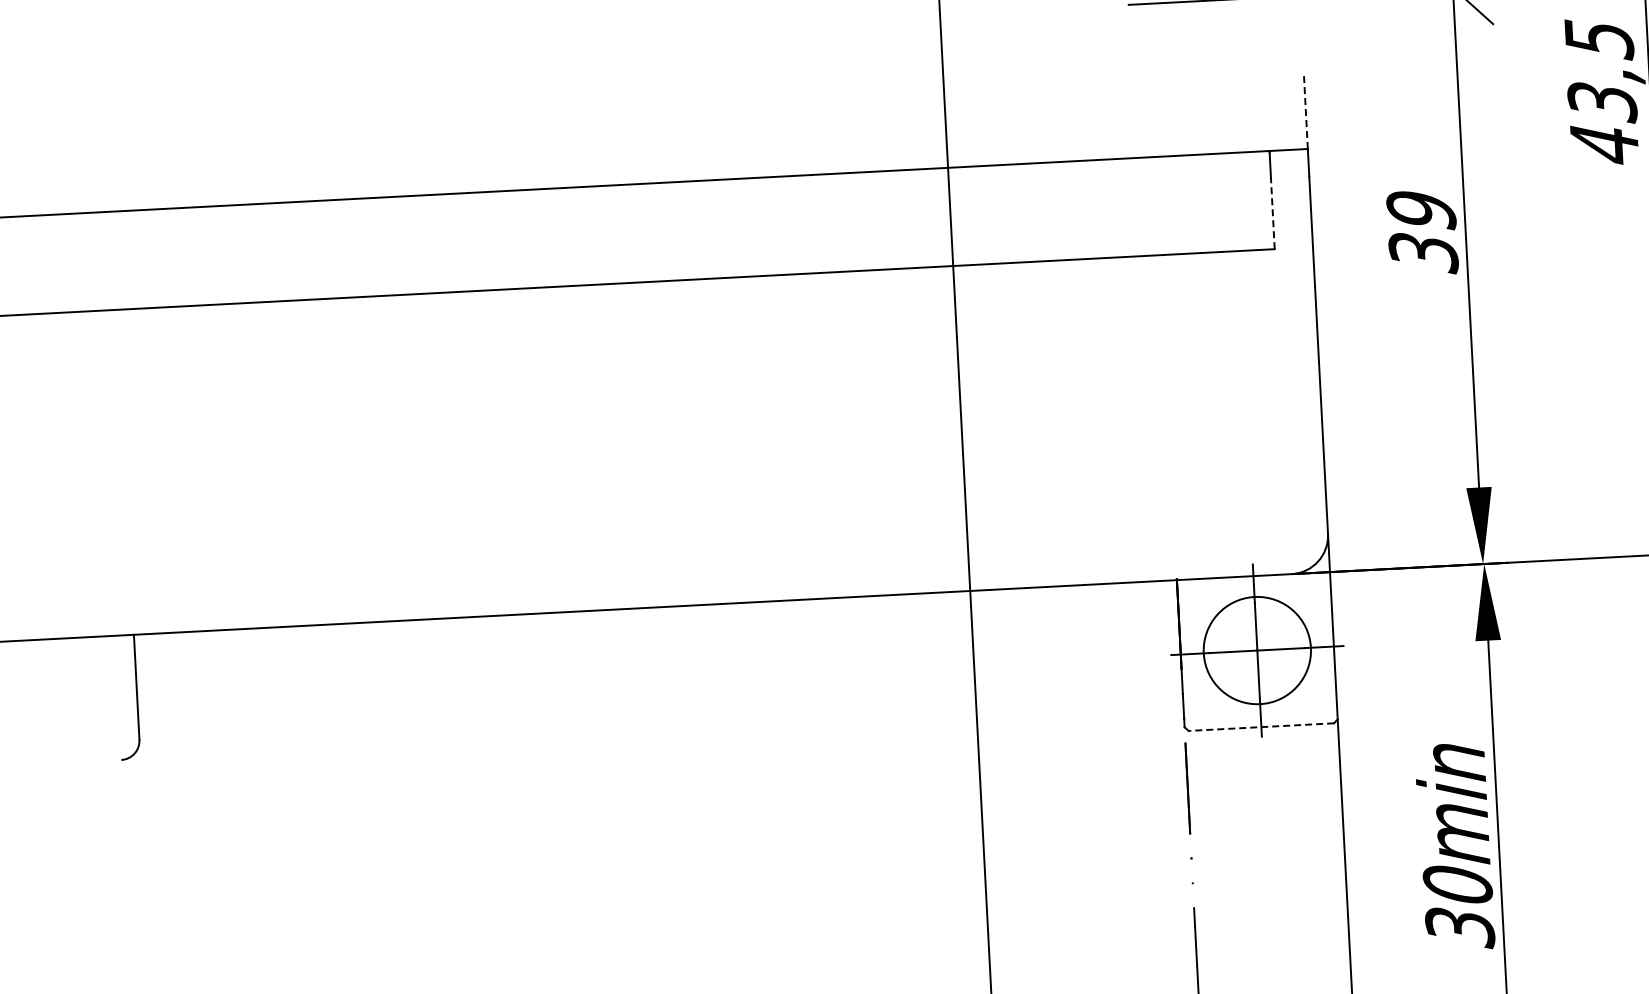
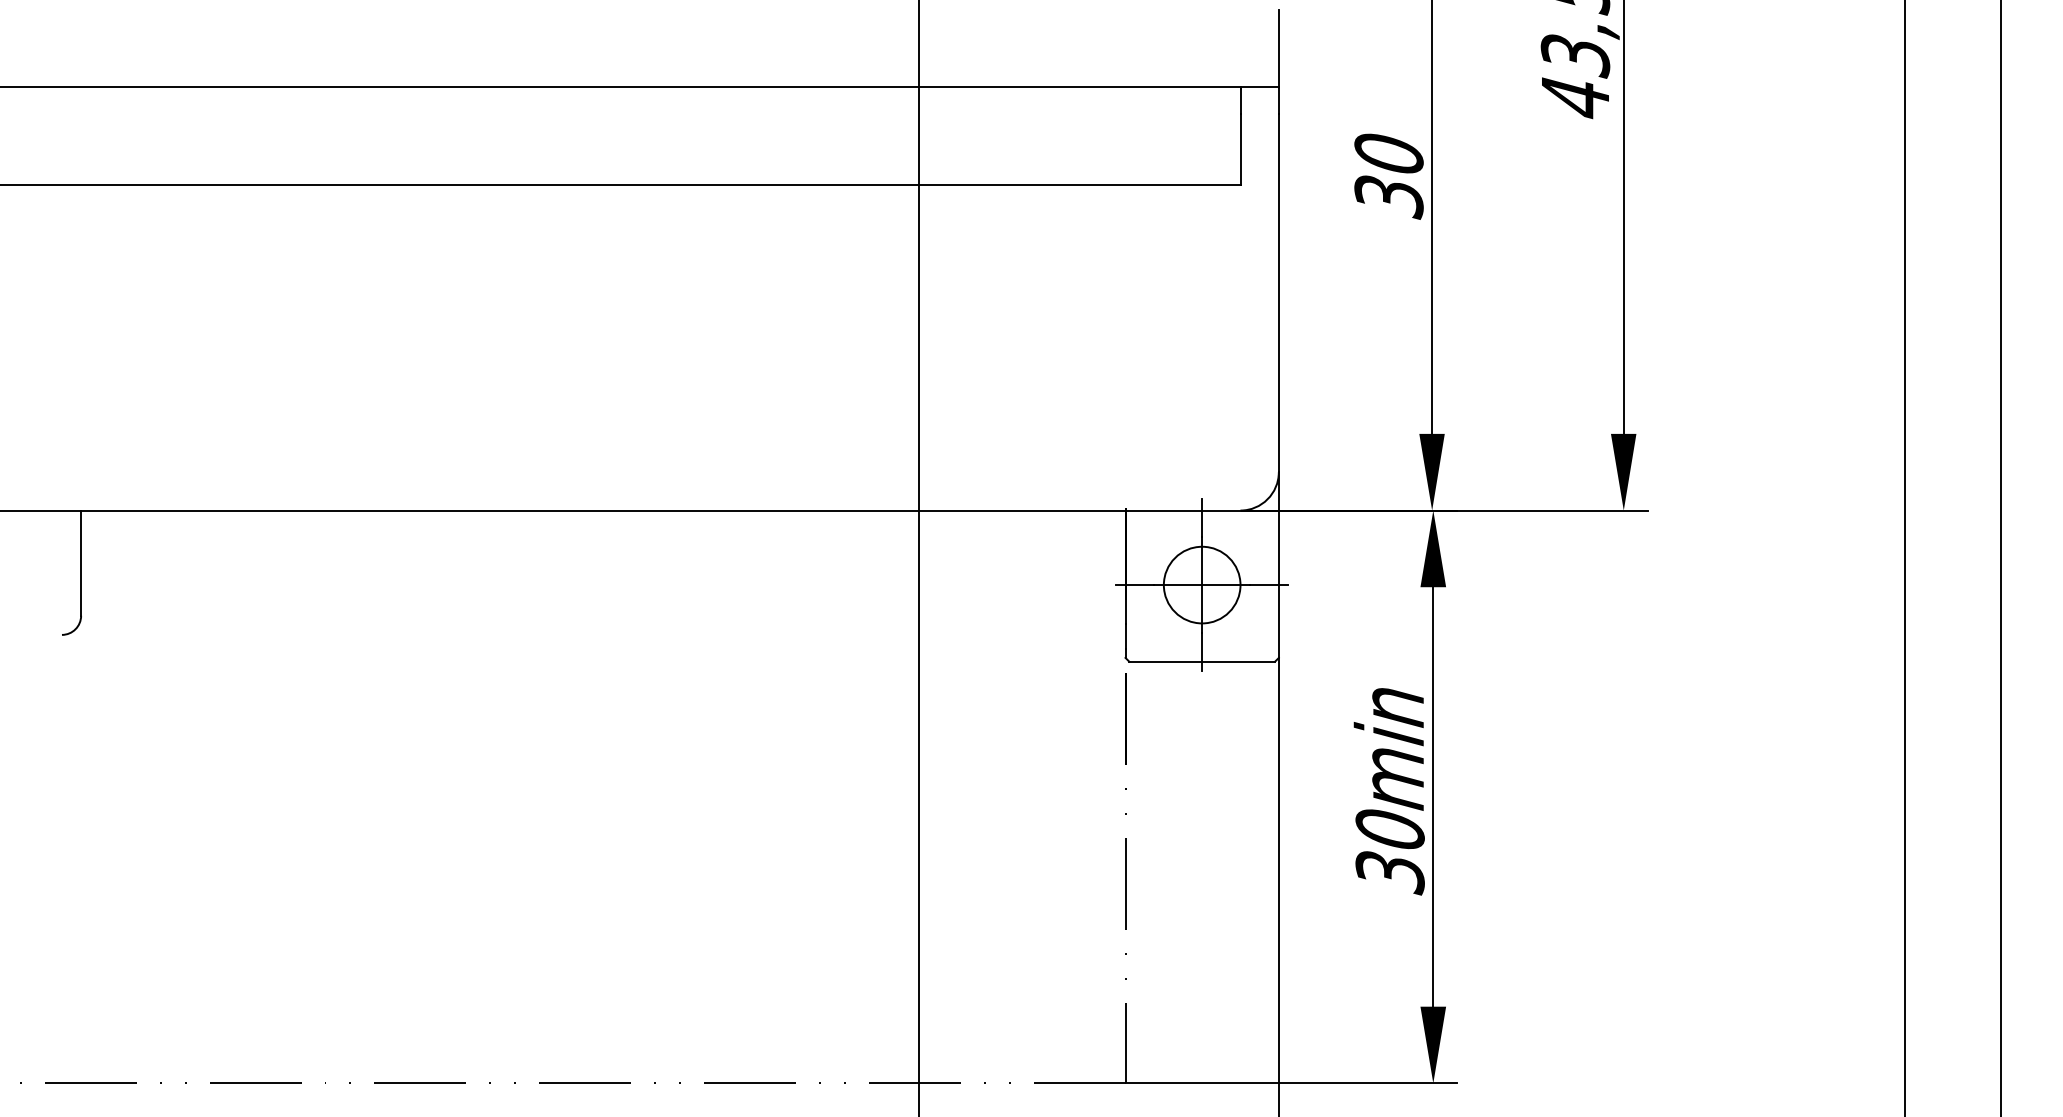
line: (1305, 110) -> (1278, 48), dashed -> solid
text: (1420, 210) -> (1388, 154), 39 -> 30
line: (1272, 213) -> (1240, 149), dashed -> solid
circle: (1256, 650) -> (1201, 584), size x0.71
line: (1261, 726) -> (1202, 661), dashed -> solid

